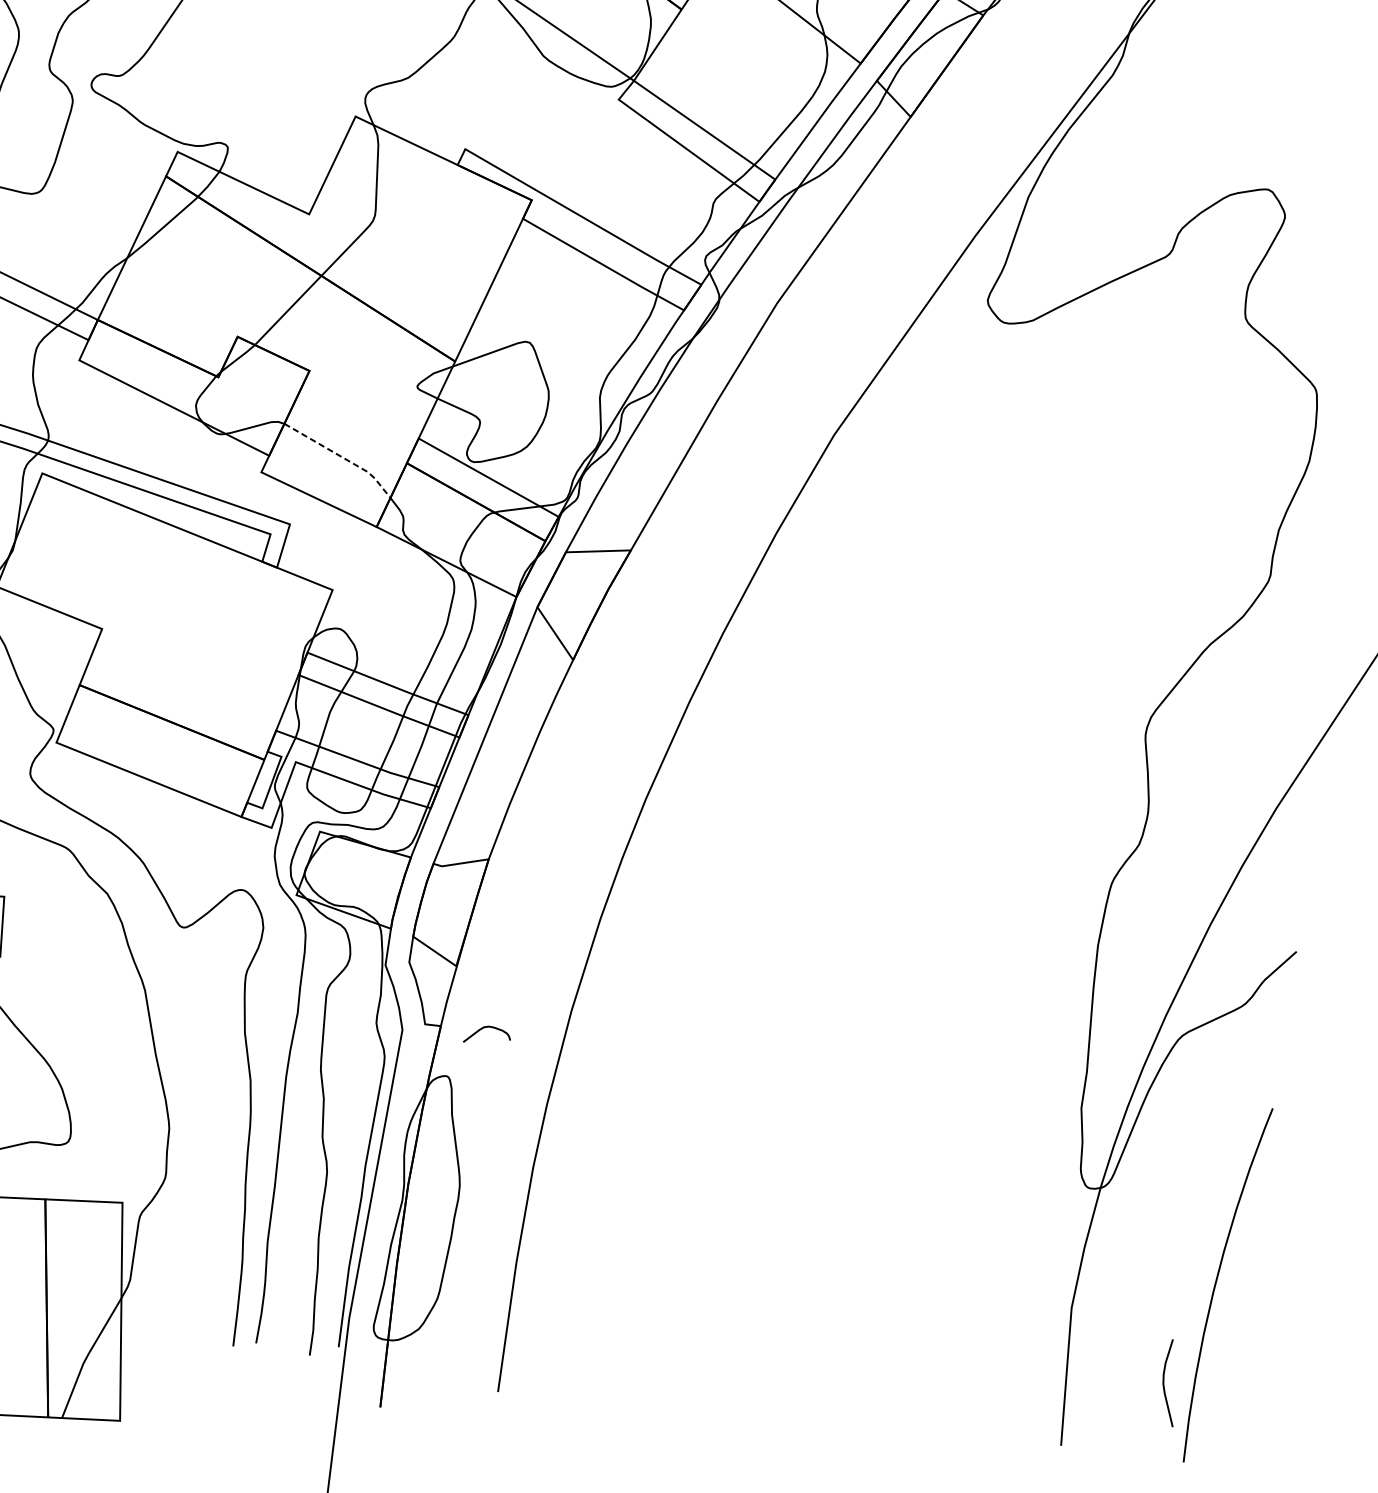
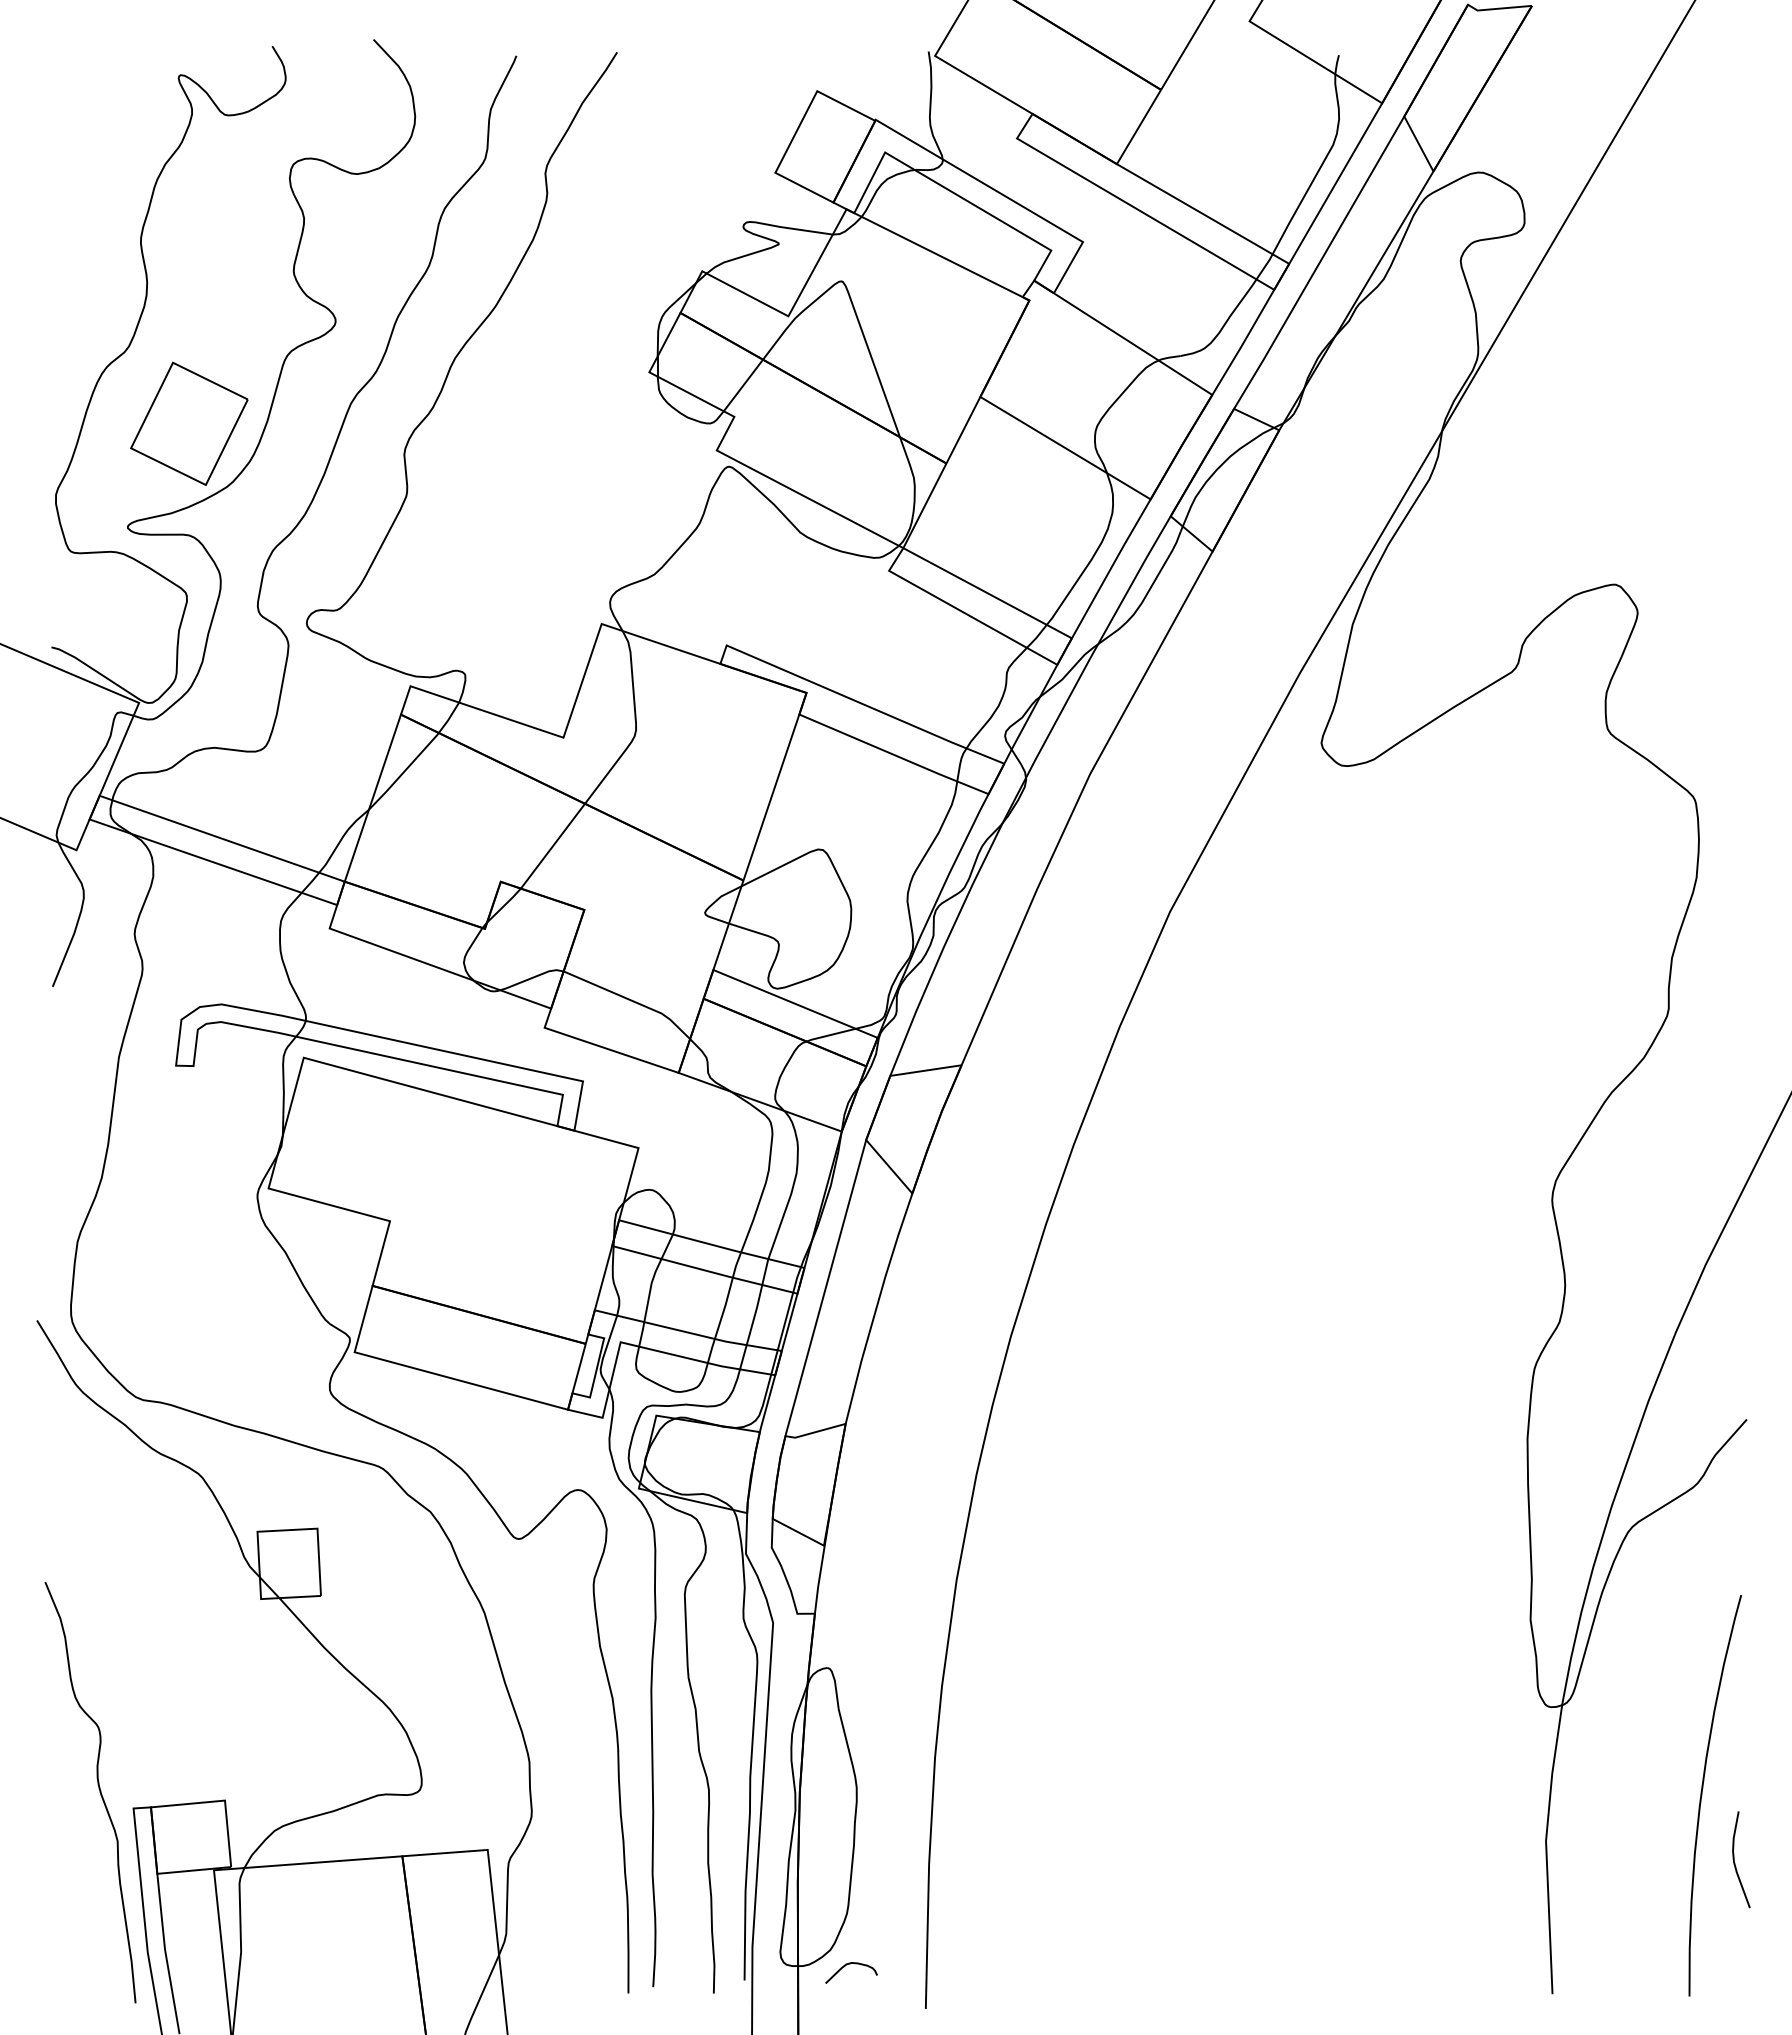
line: (342, 457) -> (631, 1000), dashed -> solid
curve: (487, 1027) -> (850, 1964), moved
curve: (1164, 1384) -> (1735, 1862), moved

